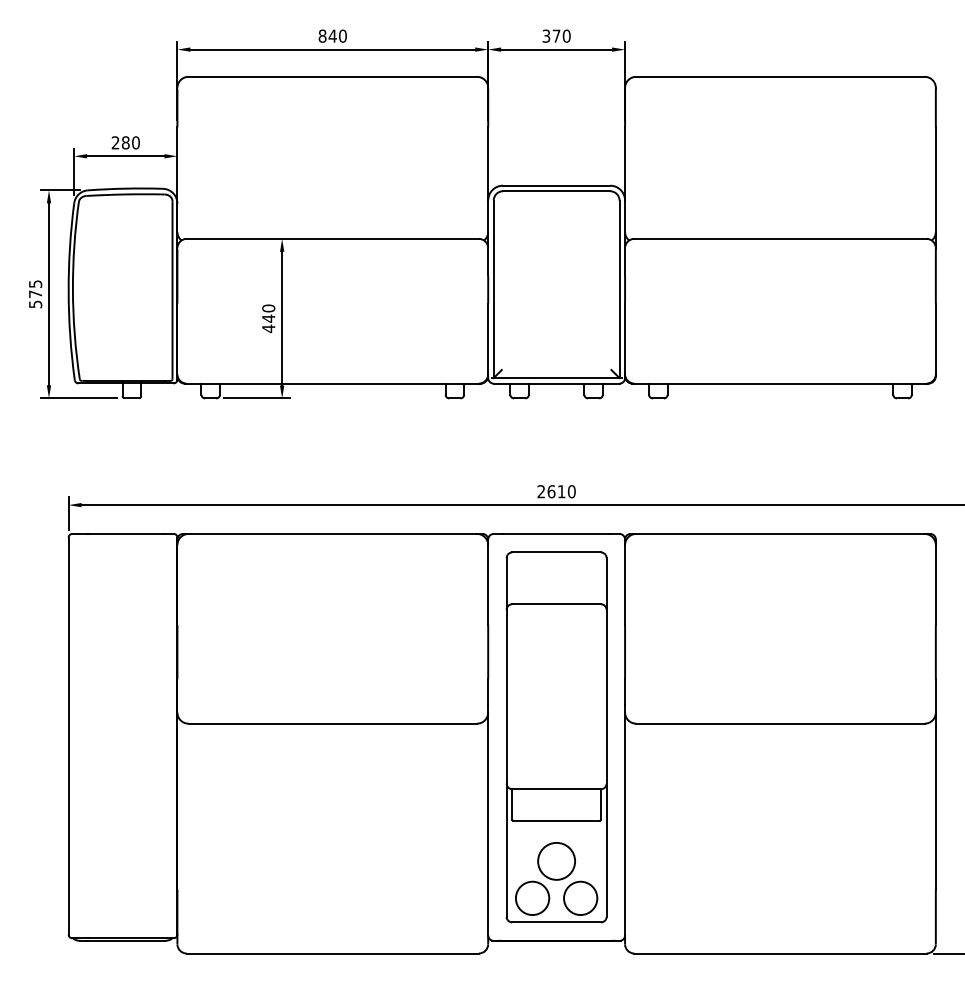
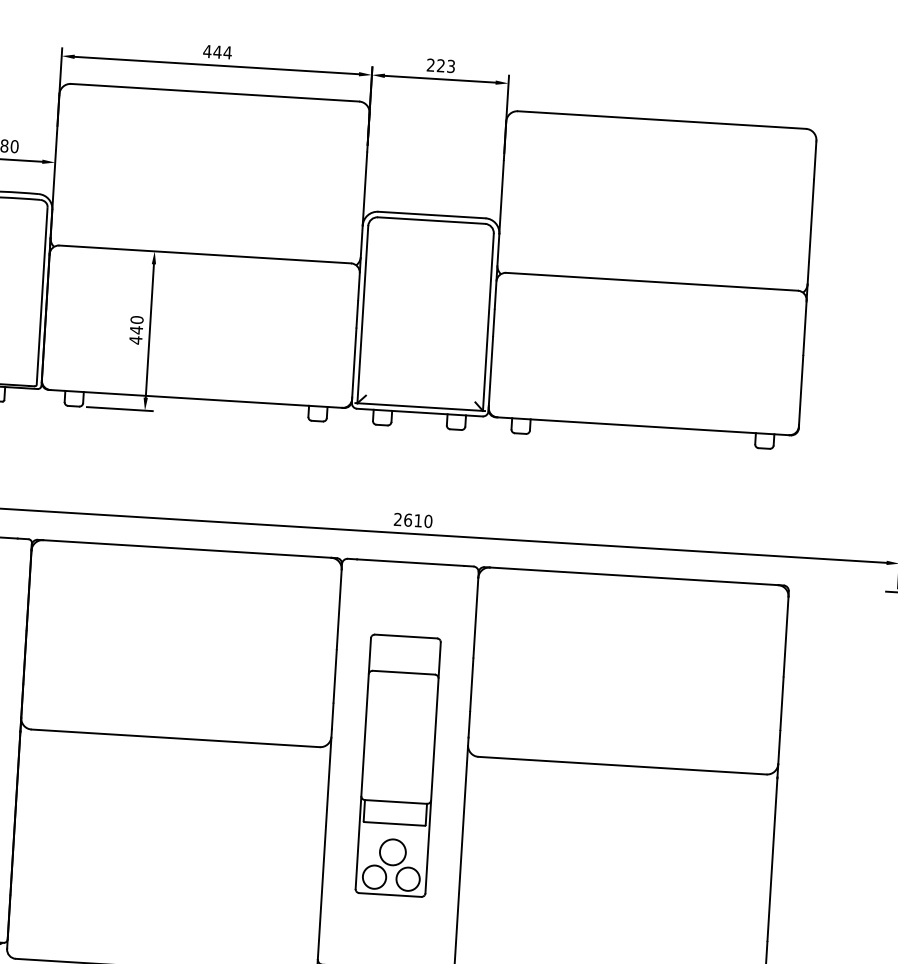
text: (332, 35) -> (217, 51), 840 -> 444
text: (556, 35) -> (440, 65), 370 -> 223
part: (556, 737) -> (398, 765), size x0.7

